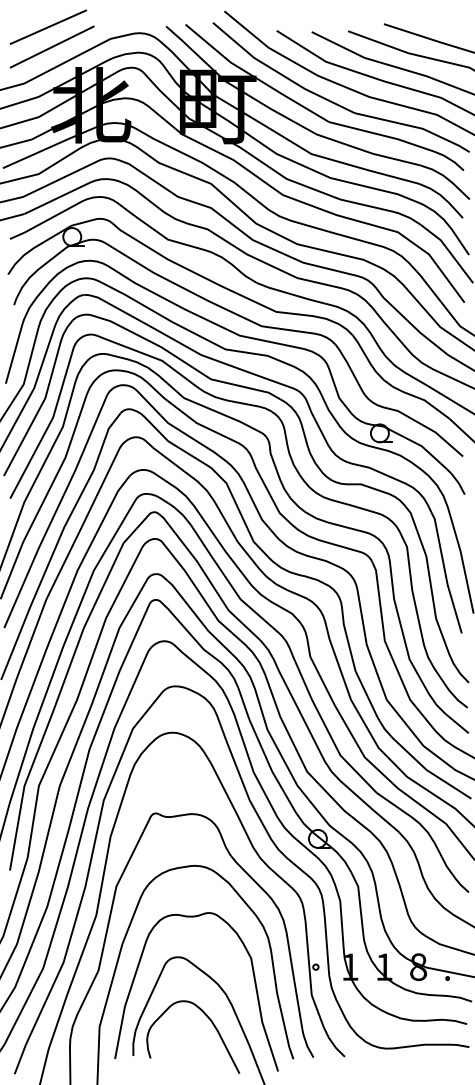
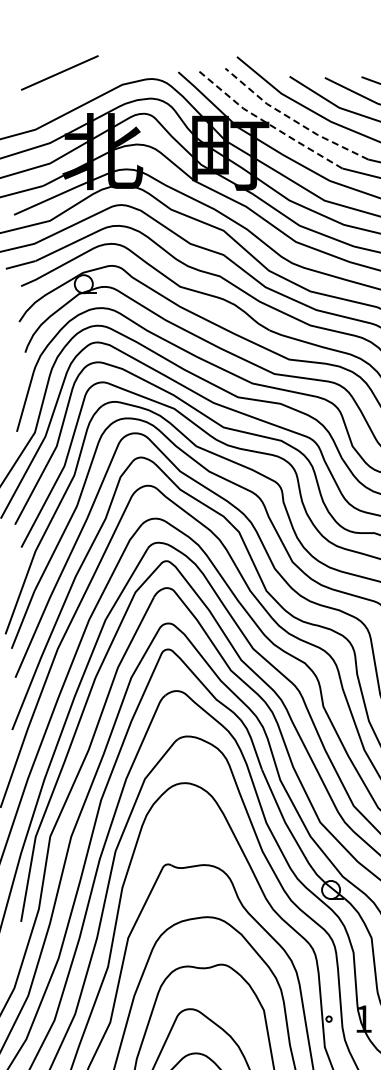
line: (51, 46) -> (62, 92), removed
line: (279, 73) -> (292, 119), solid -> dashed
line: (254, 77) -> (267, 123), solid -> dashed

